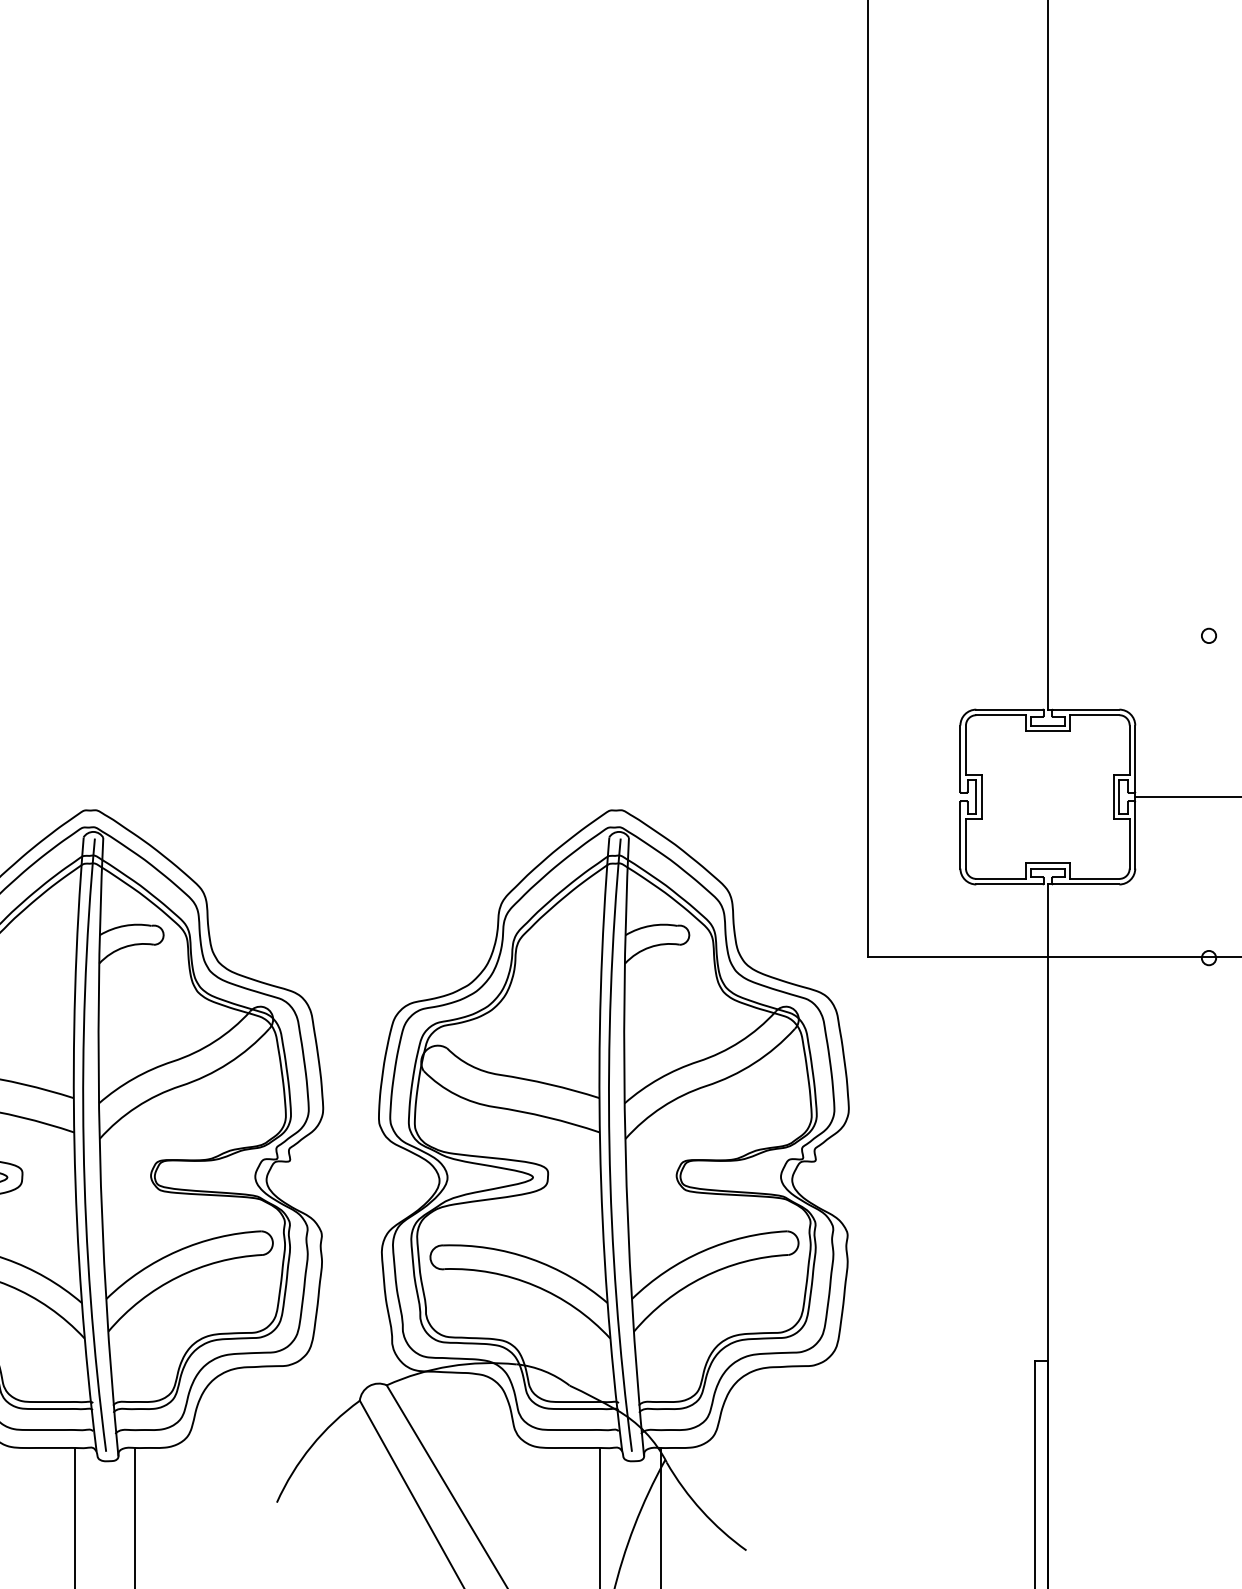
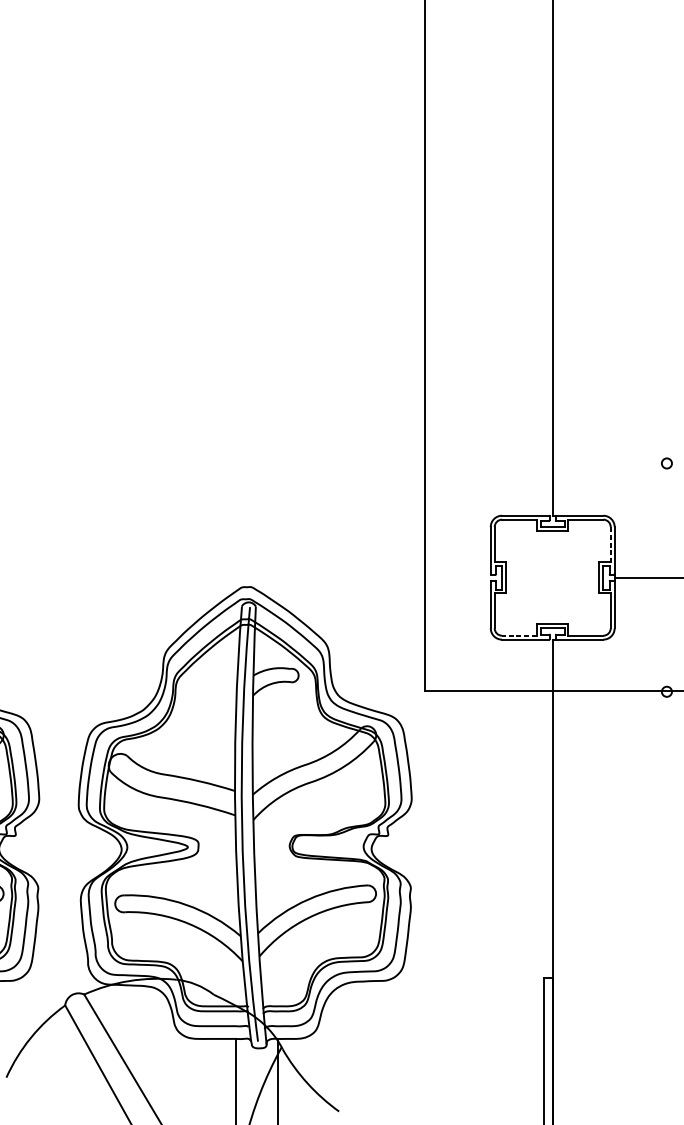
line: (1129, 750) -> (610, 544), solid -> dashed
line: (1000, 878) -> (519, 635), solid -> dashed

